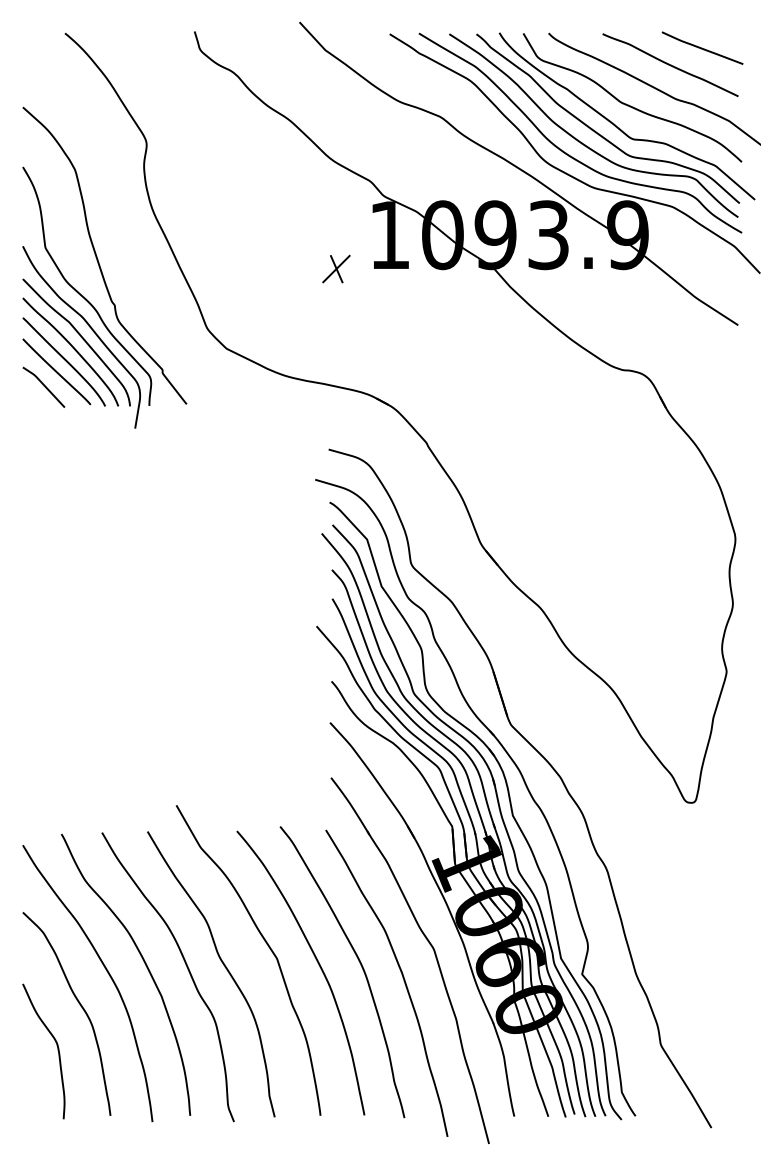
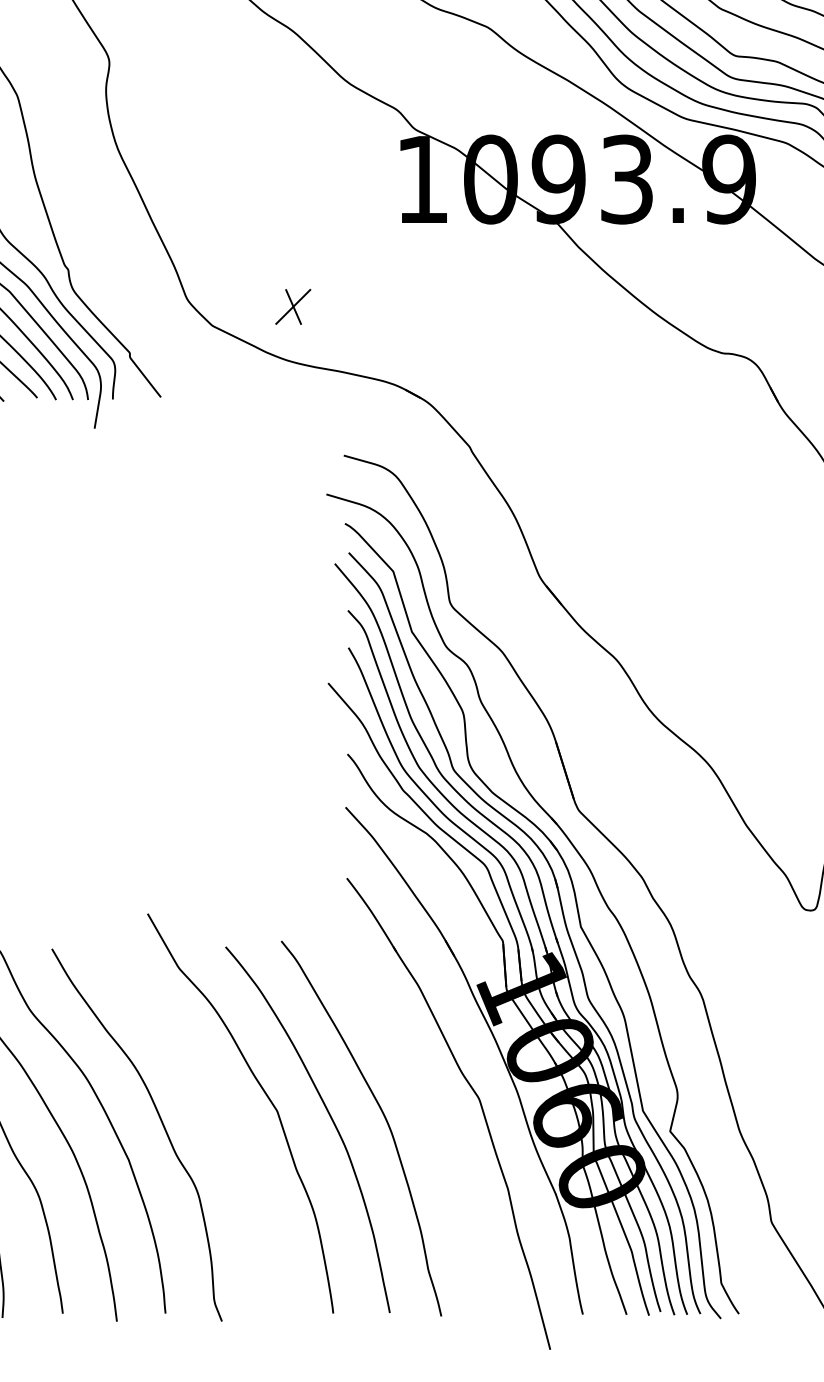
part: (336, 268) -> (293, 306), moved
curve: (224, 967) -> (209, 1122), removed
curve: (402, 978) -> (438, 1136), removed

